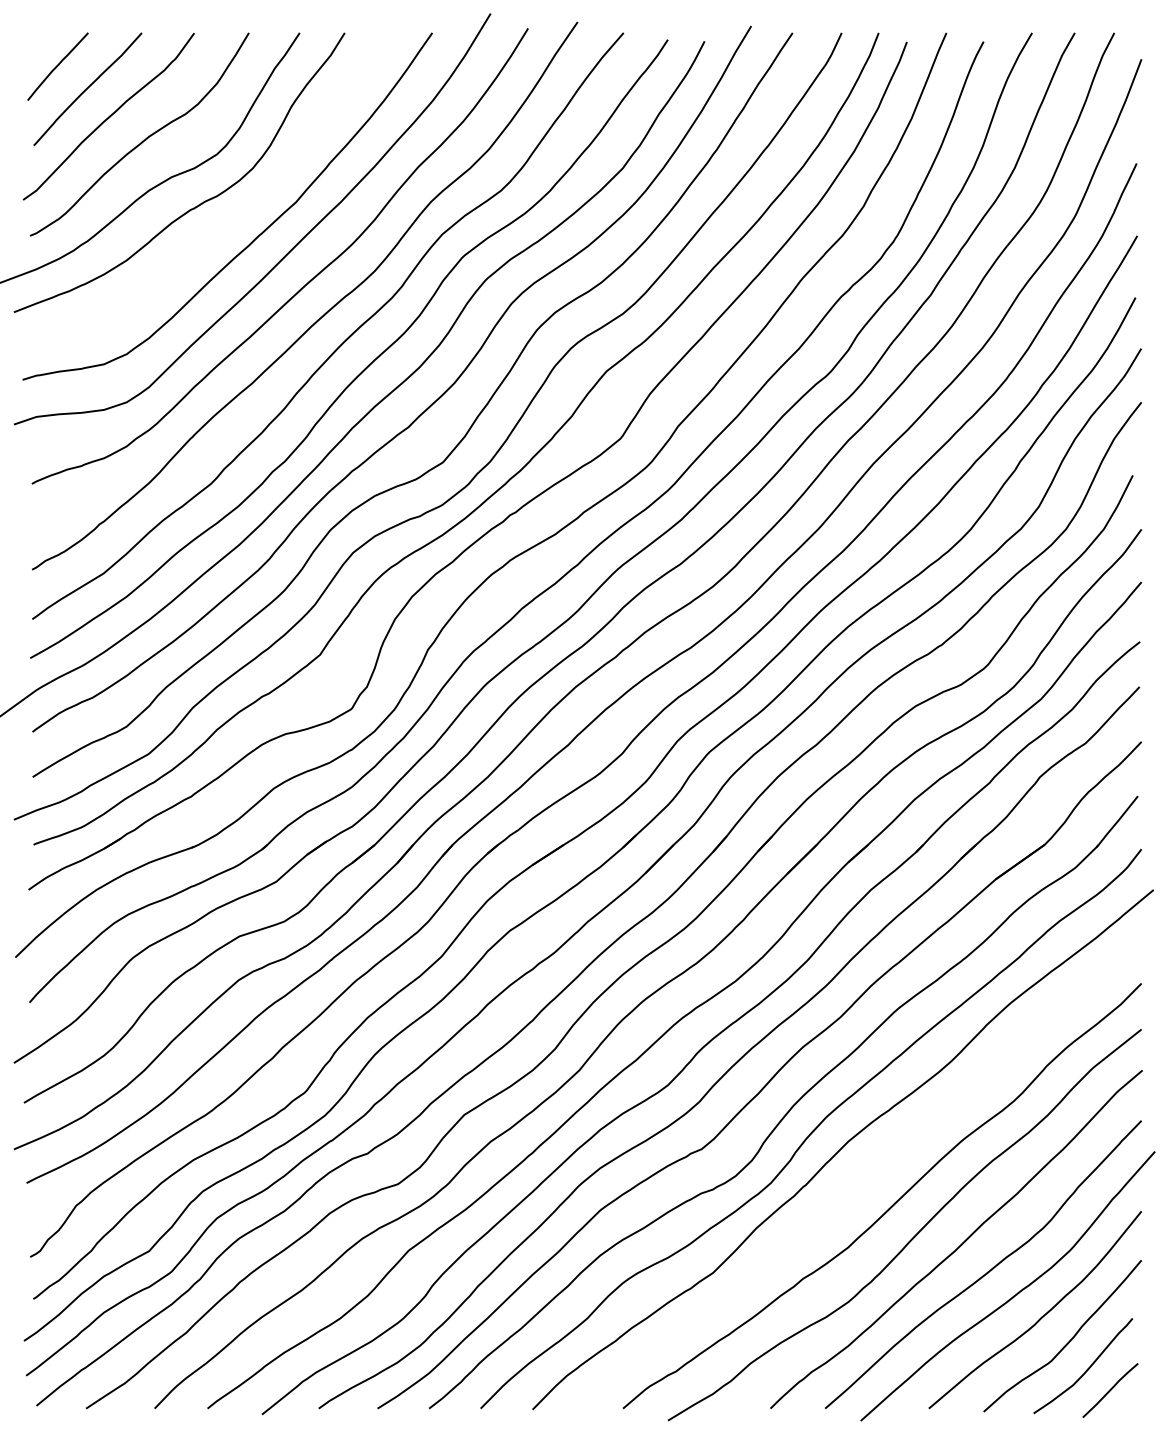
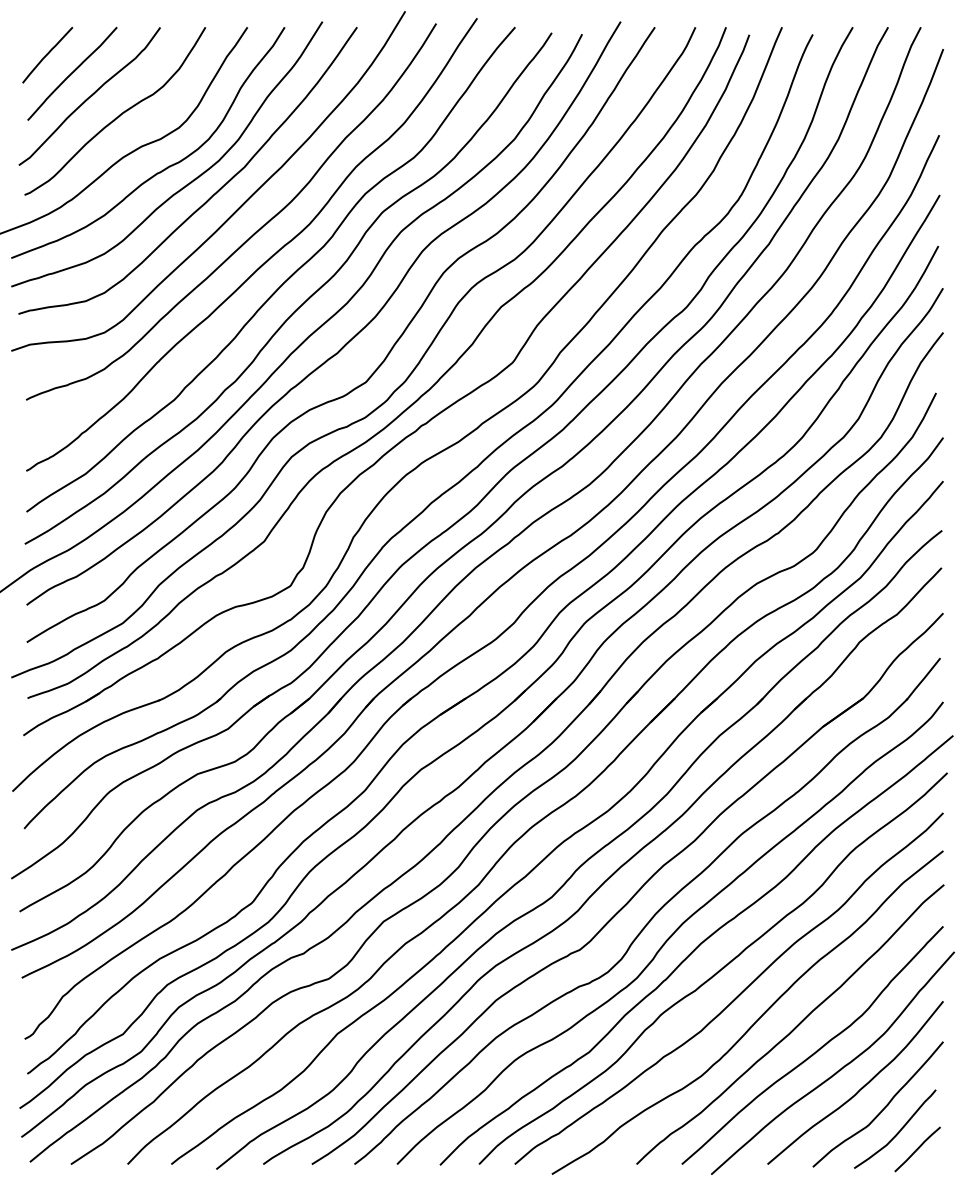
curve: (227, 221) -> (187, 183), added
curve: (867, 1176) -> (716, 972), added

